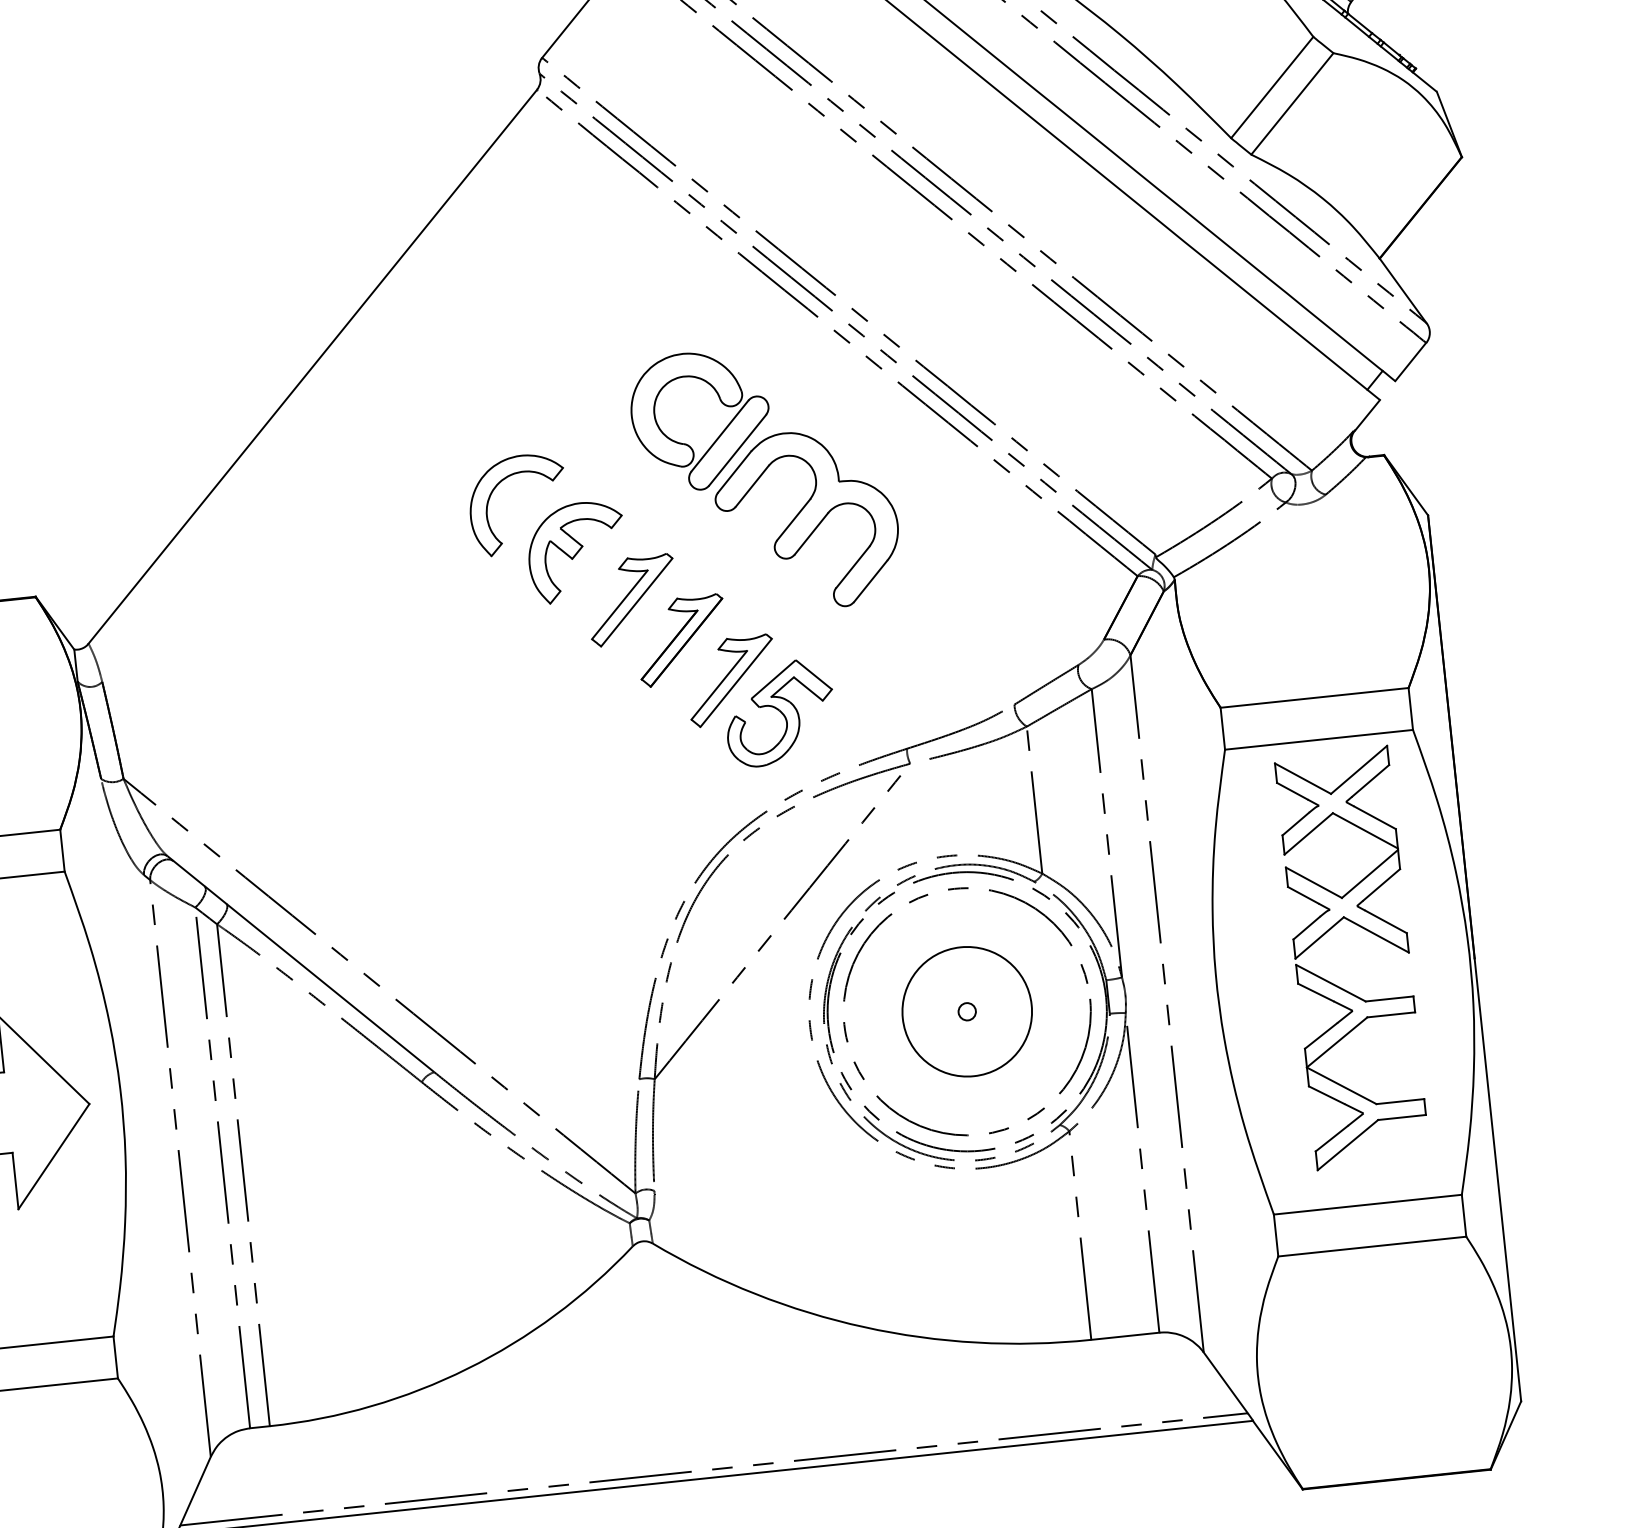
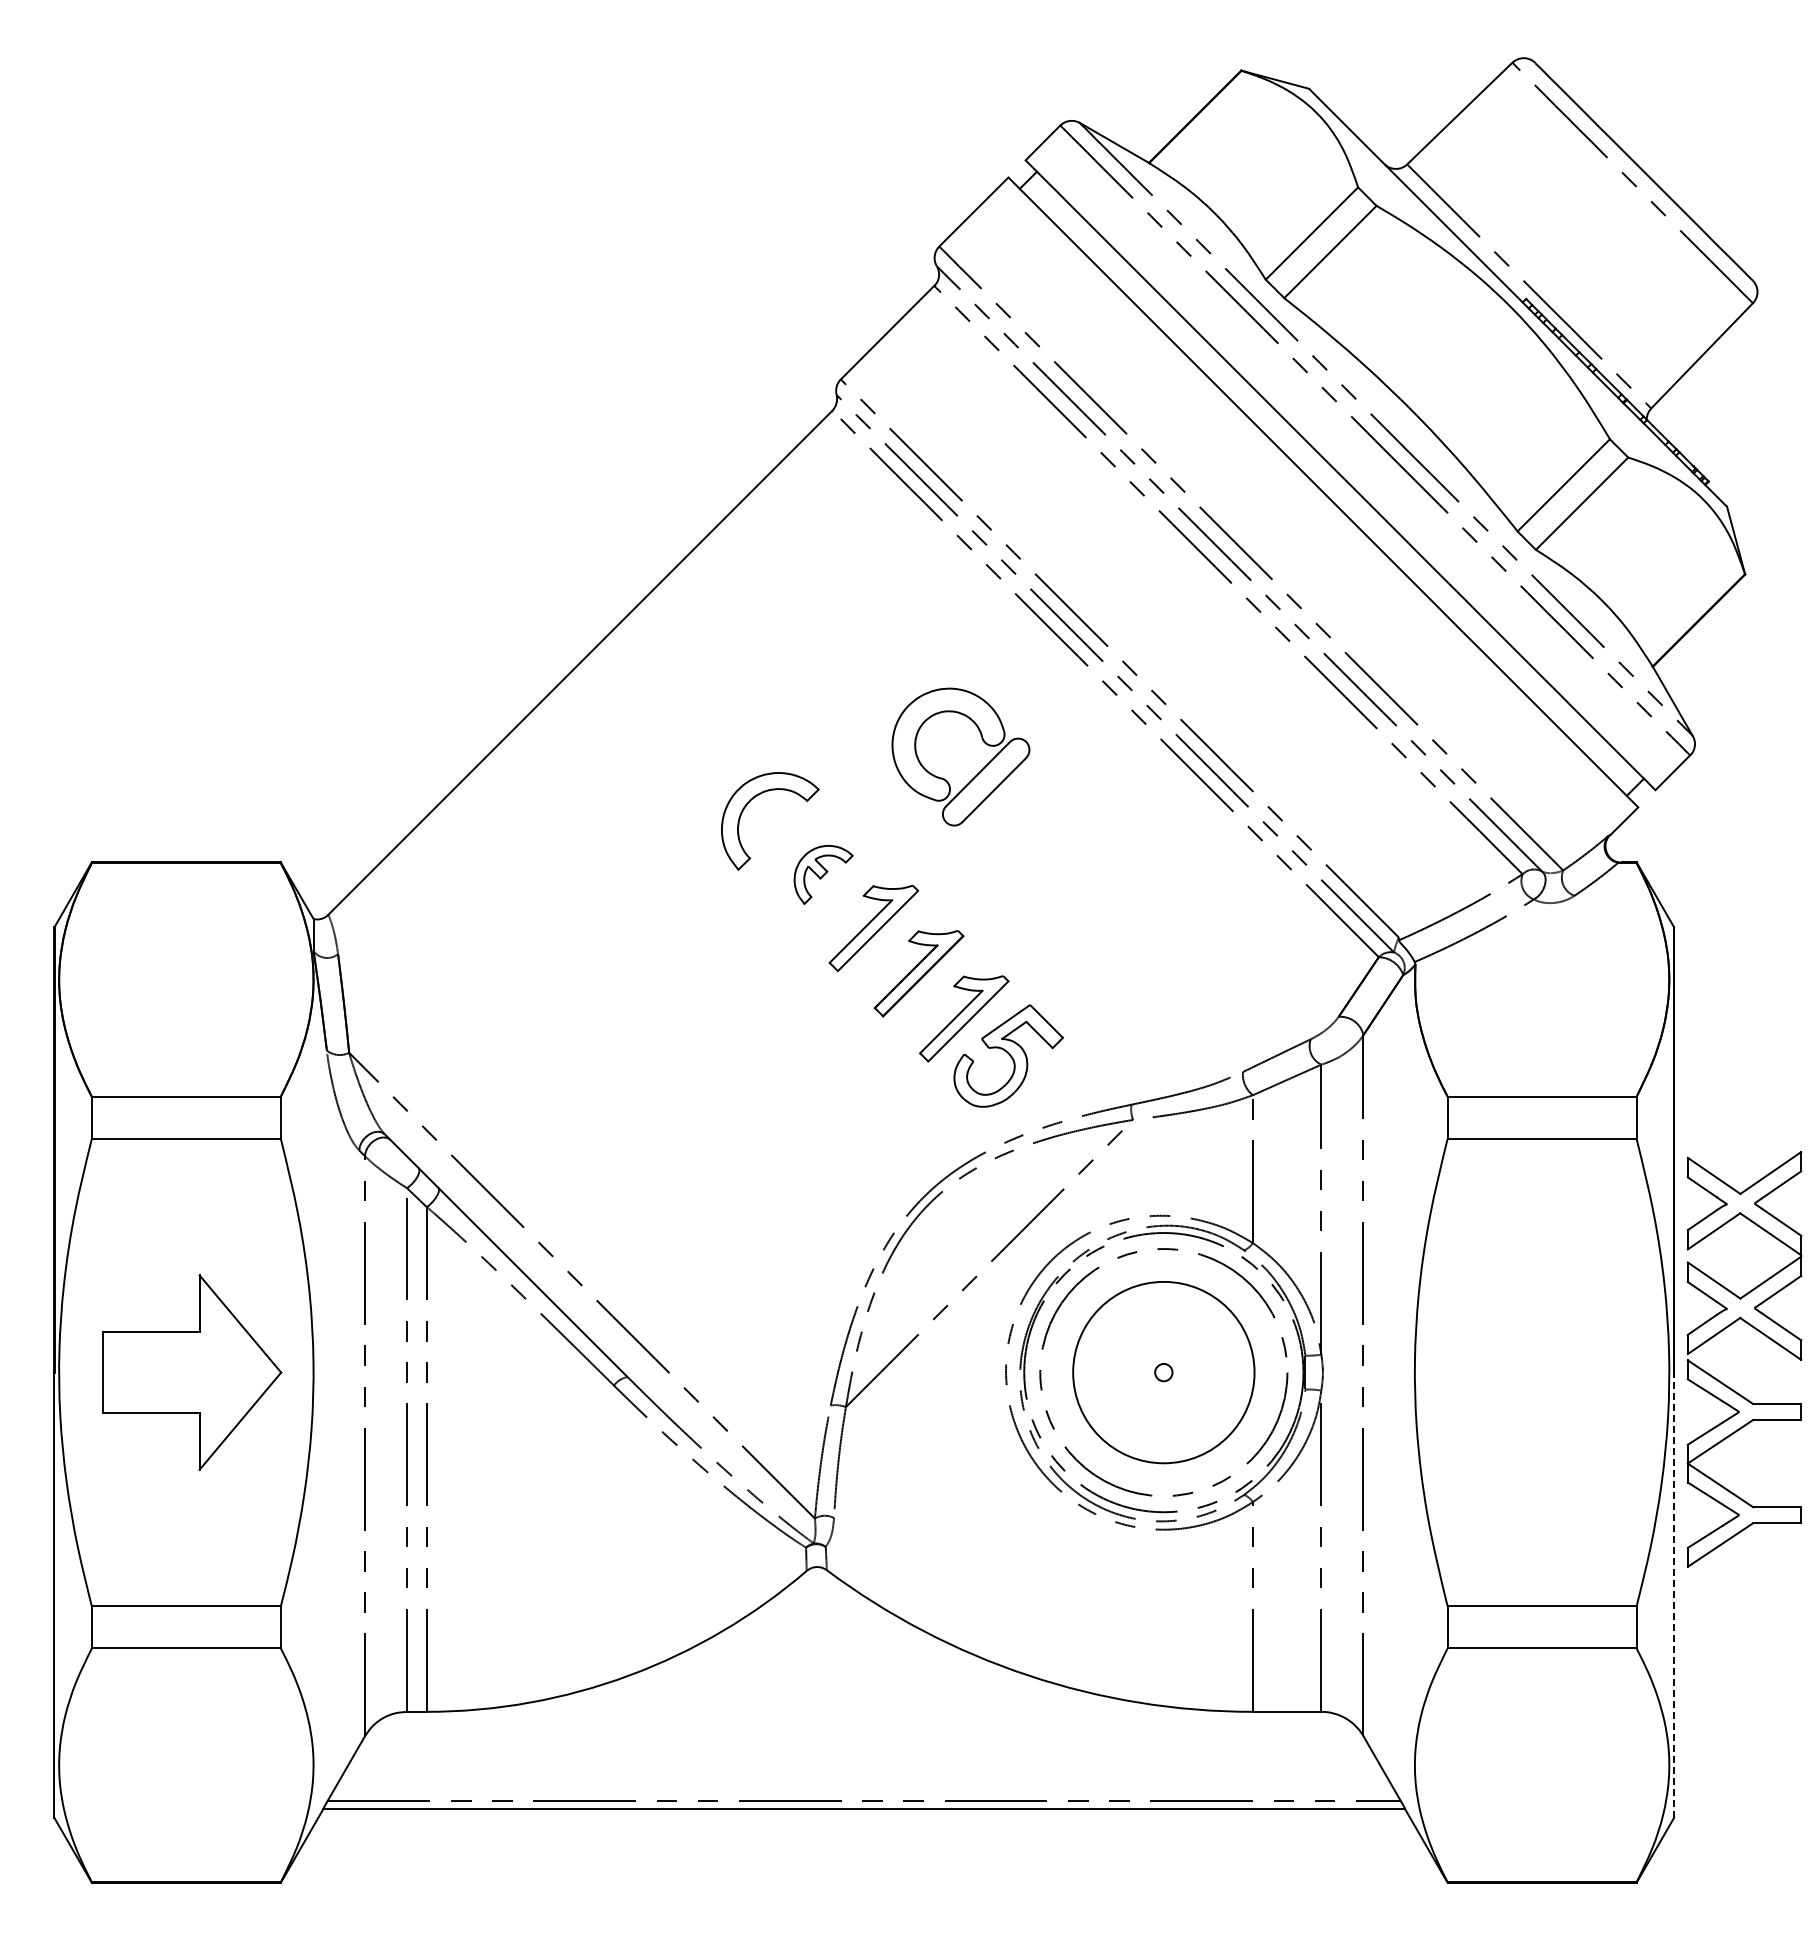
part: (807, 520) -> (1056, 867), removed
part: (576, 551) -> (823, 874), size x0.6
part: (1365, 930) -> (1760, 1333), moved
circle: (966, 1011) -> (1163, 1372), size x1.4
line: (1498, 1180) -> (1674, 1595), solid -> dashed

